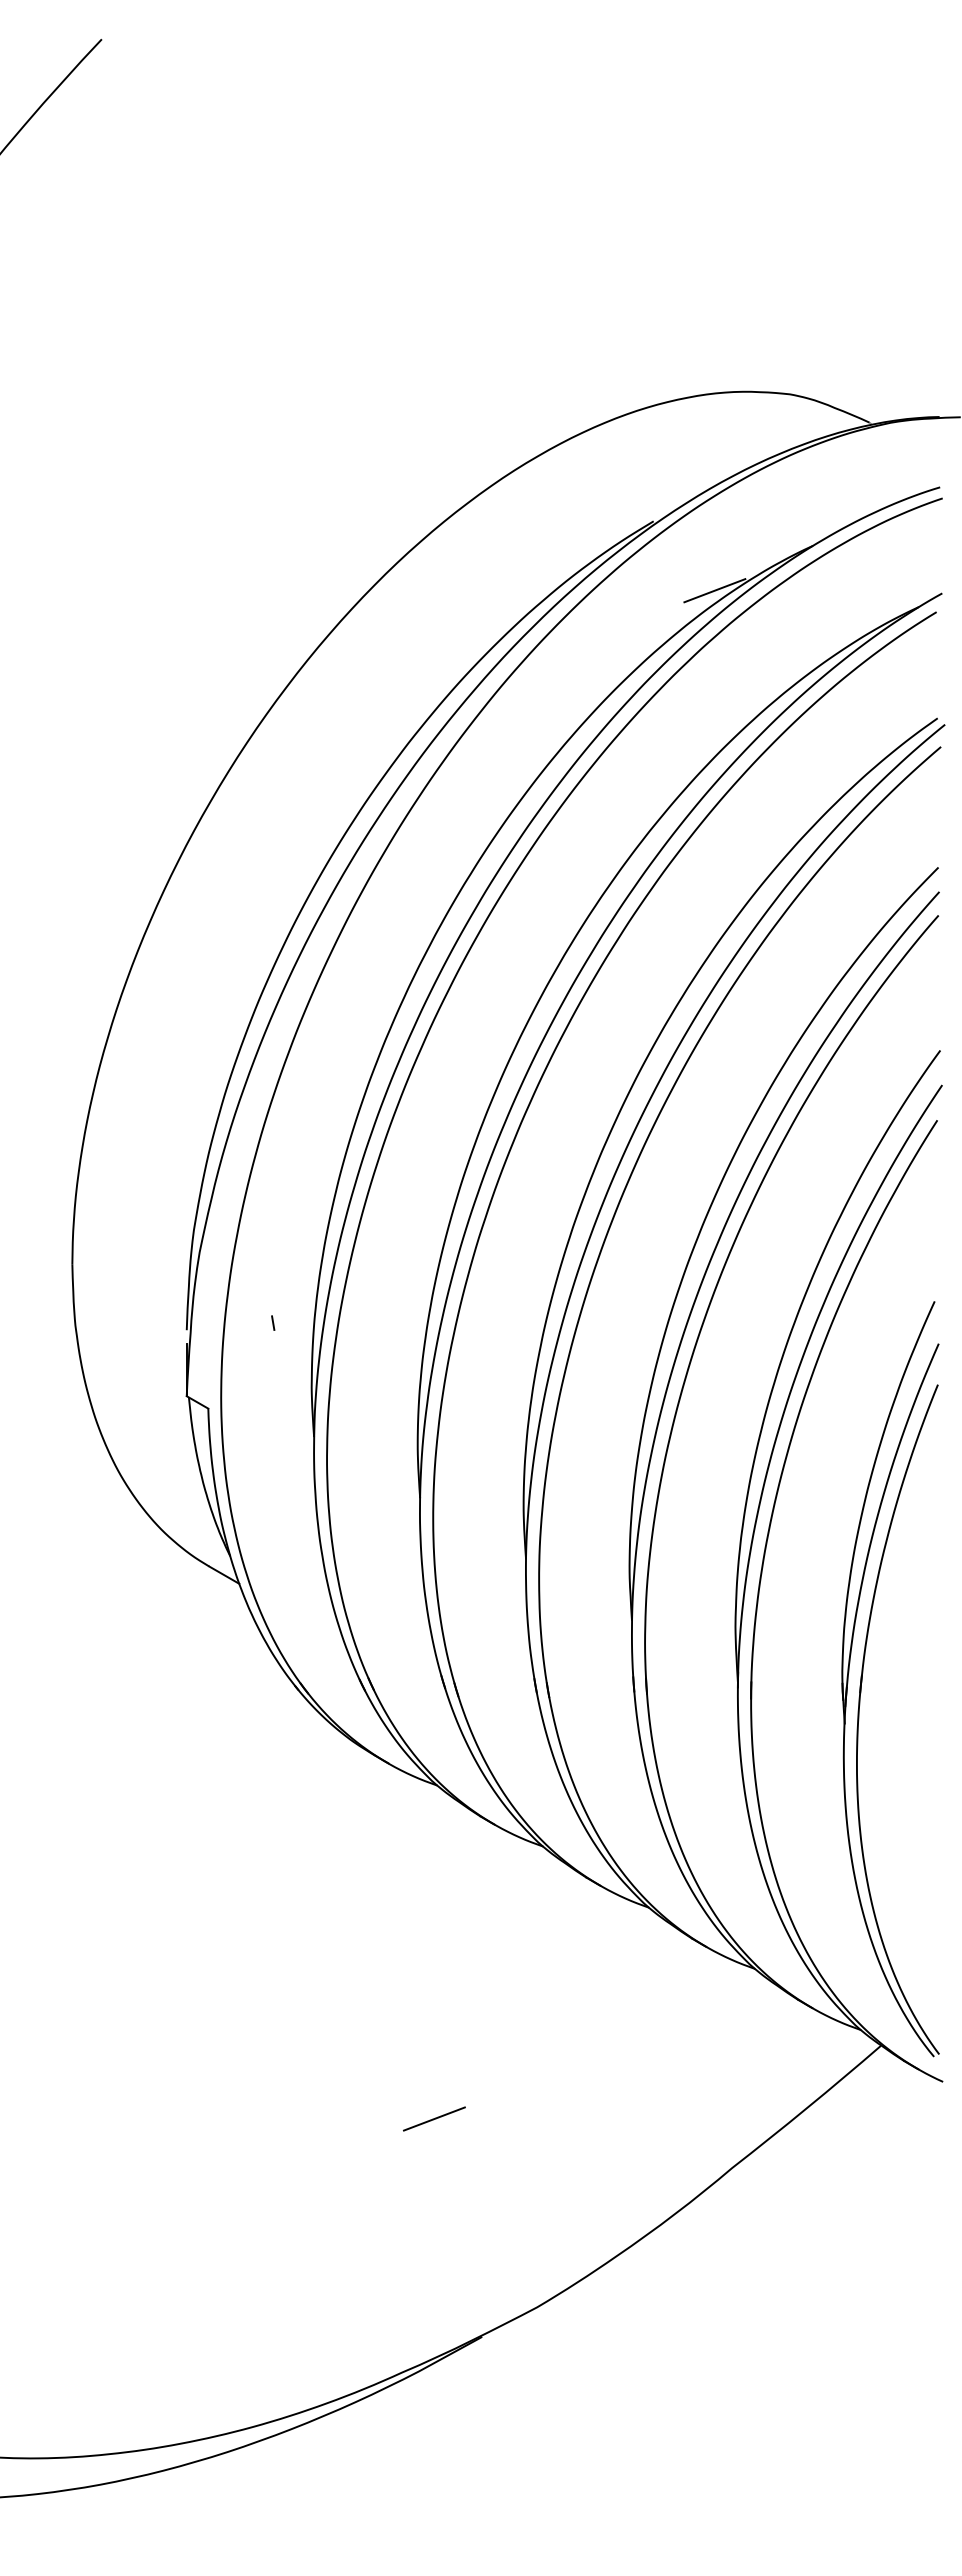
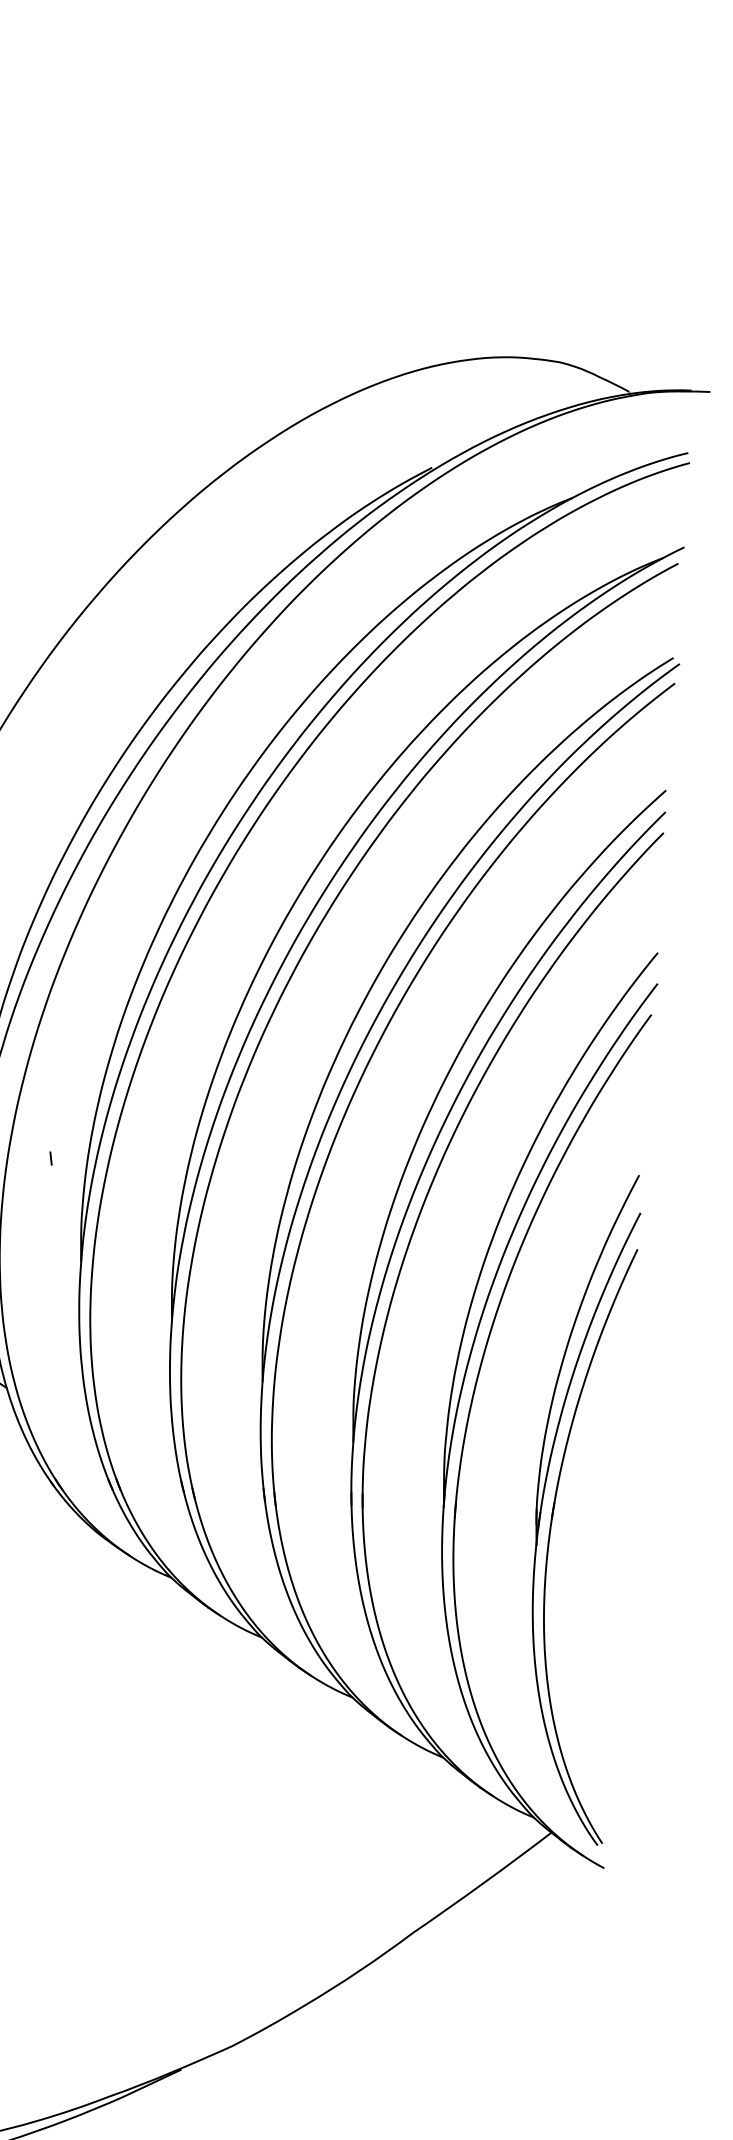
line: (714, 590) -> (482, 532), removed
line: (433, 2118) -> (150, 1873), removed

